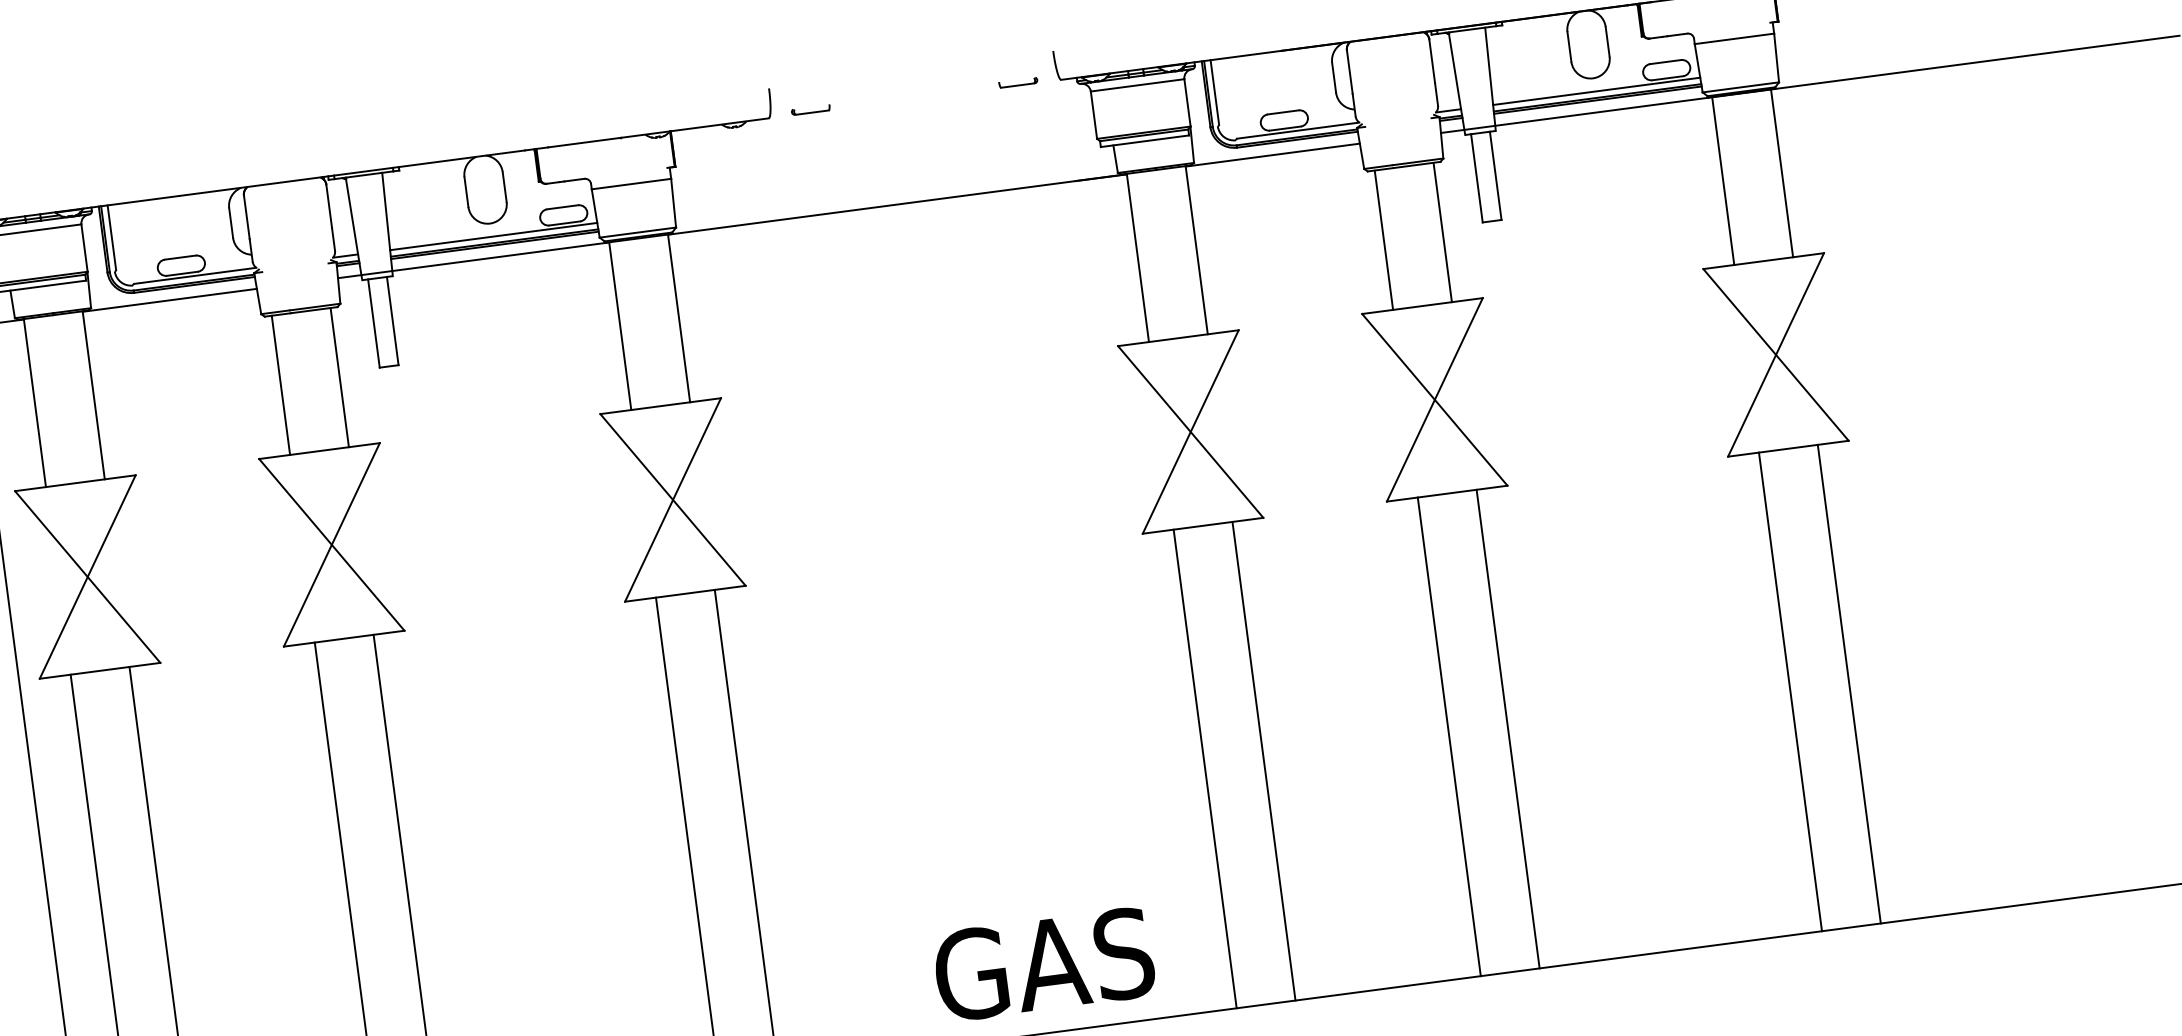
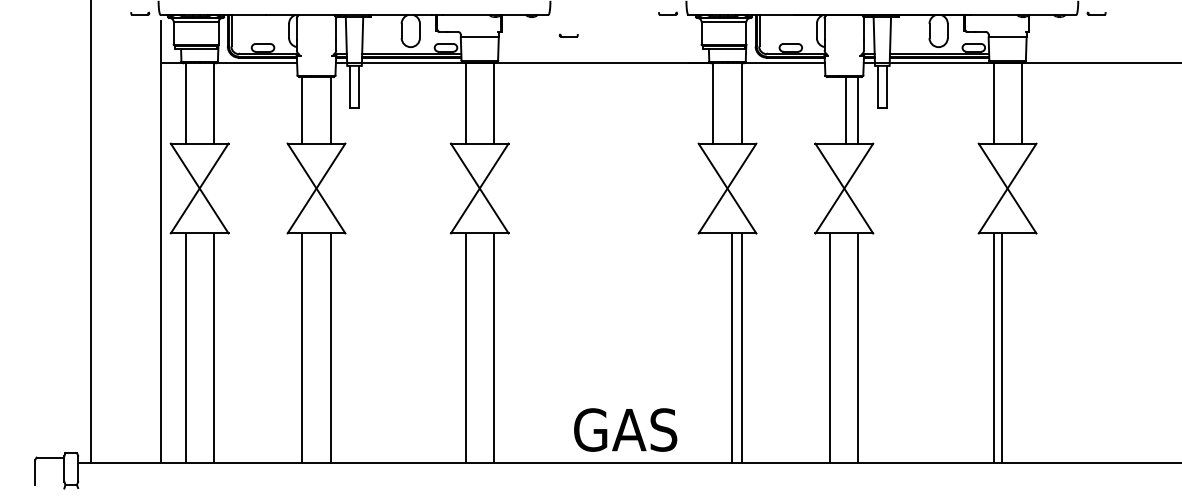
part: (810, 109) -> (568, 35), moved
line: (1384, 240) -> (846, 110), moved
line: (1848, 683) -> (1001, 347), moved
line: (1205, 767) -> (732, 347), moved

